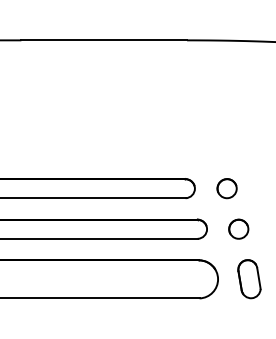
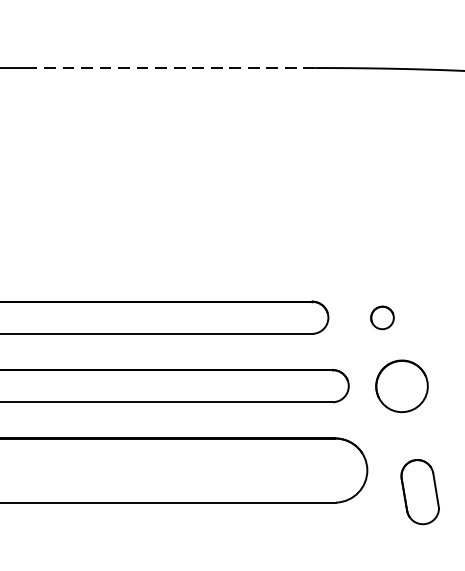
line: (104, 40) -> (176, 68), solid -> dashed
part: (226, 188) -> (381, 317), size x0.7
part: (238, 228) -> (401, 384), size x1.6
part: (249, 279) -> (420, 492), moved

